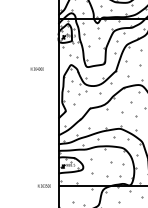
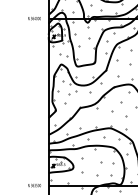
text: (36, 68) -> (33, 17), moved

